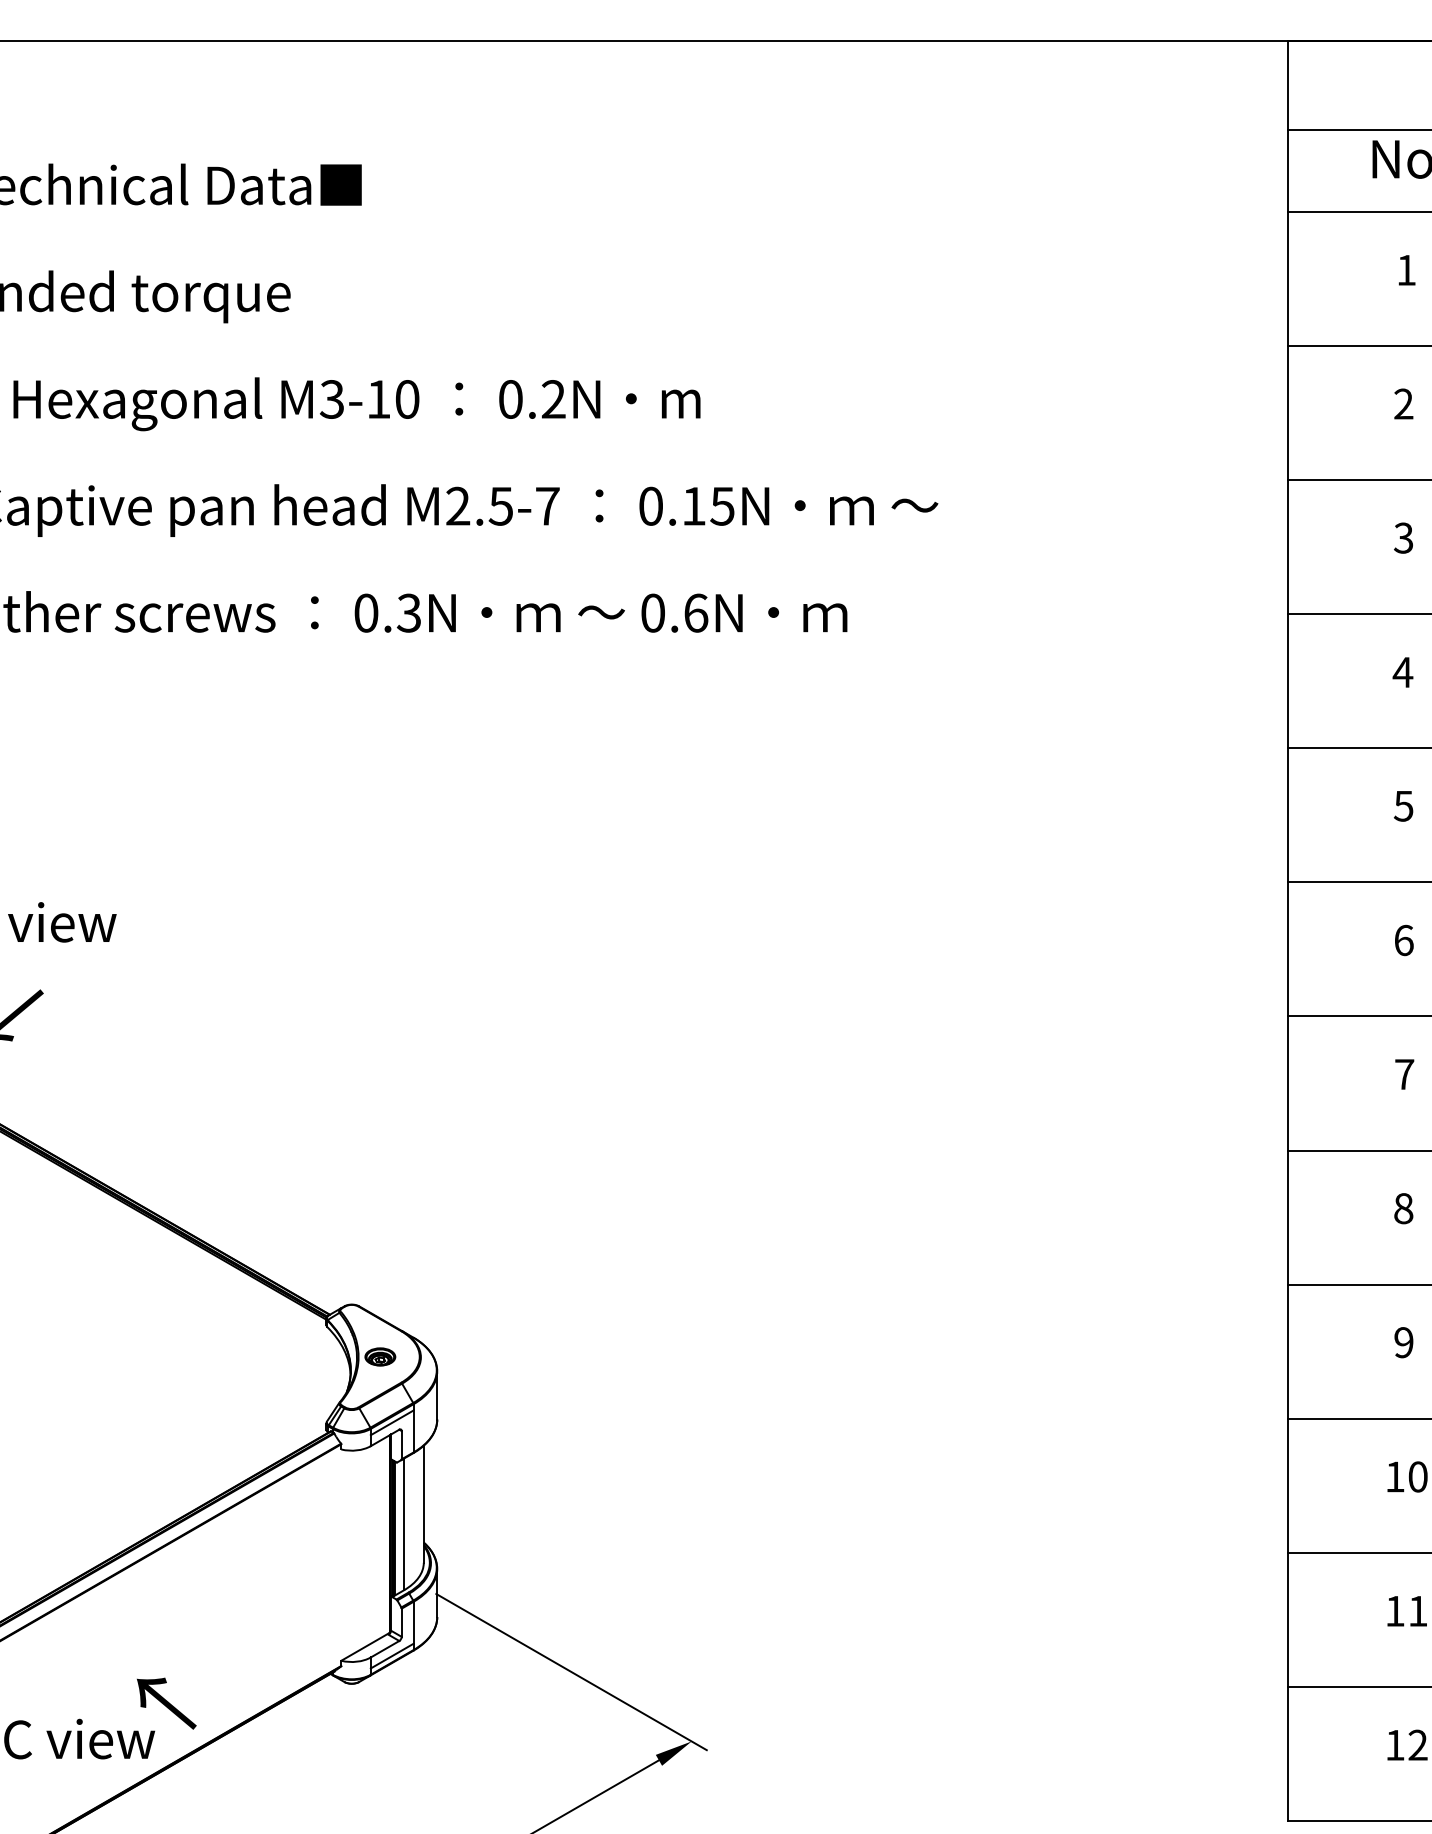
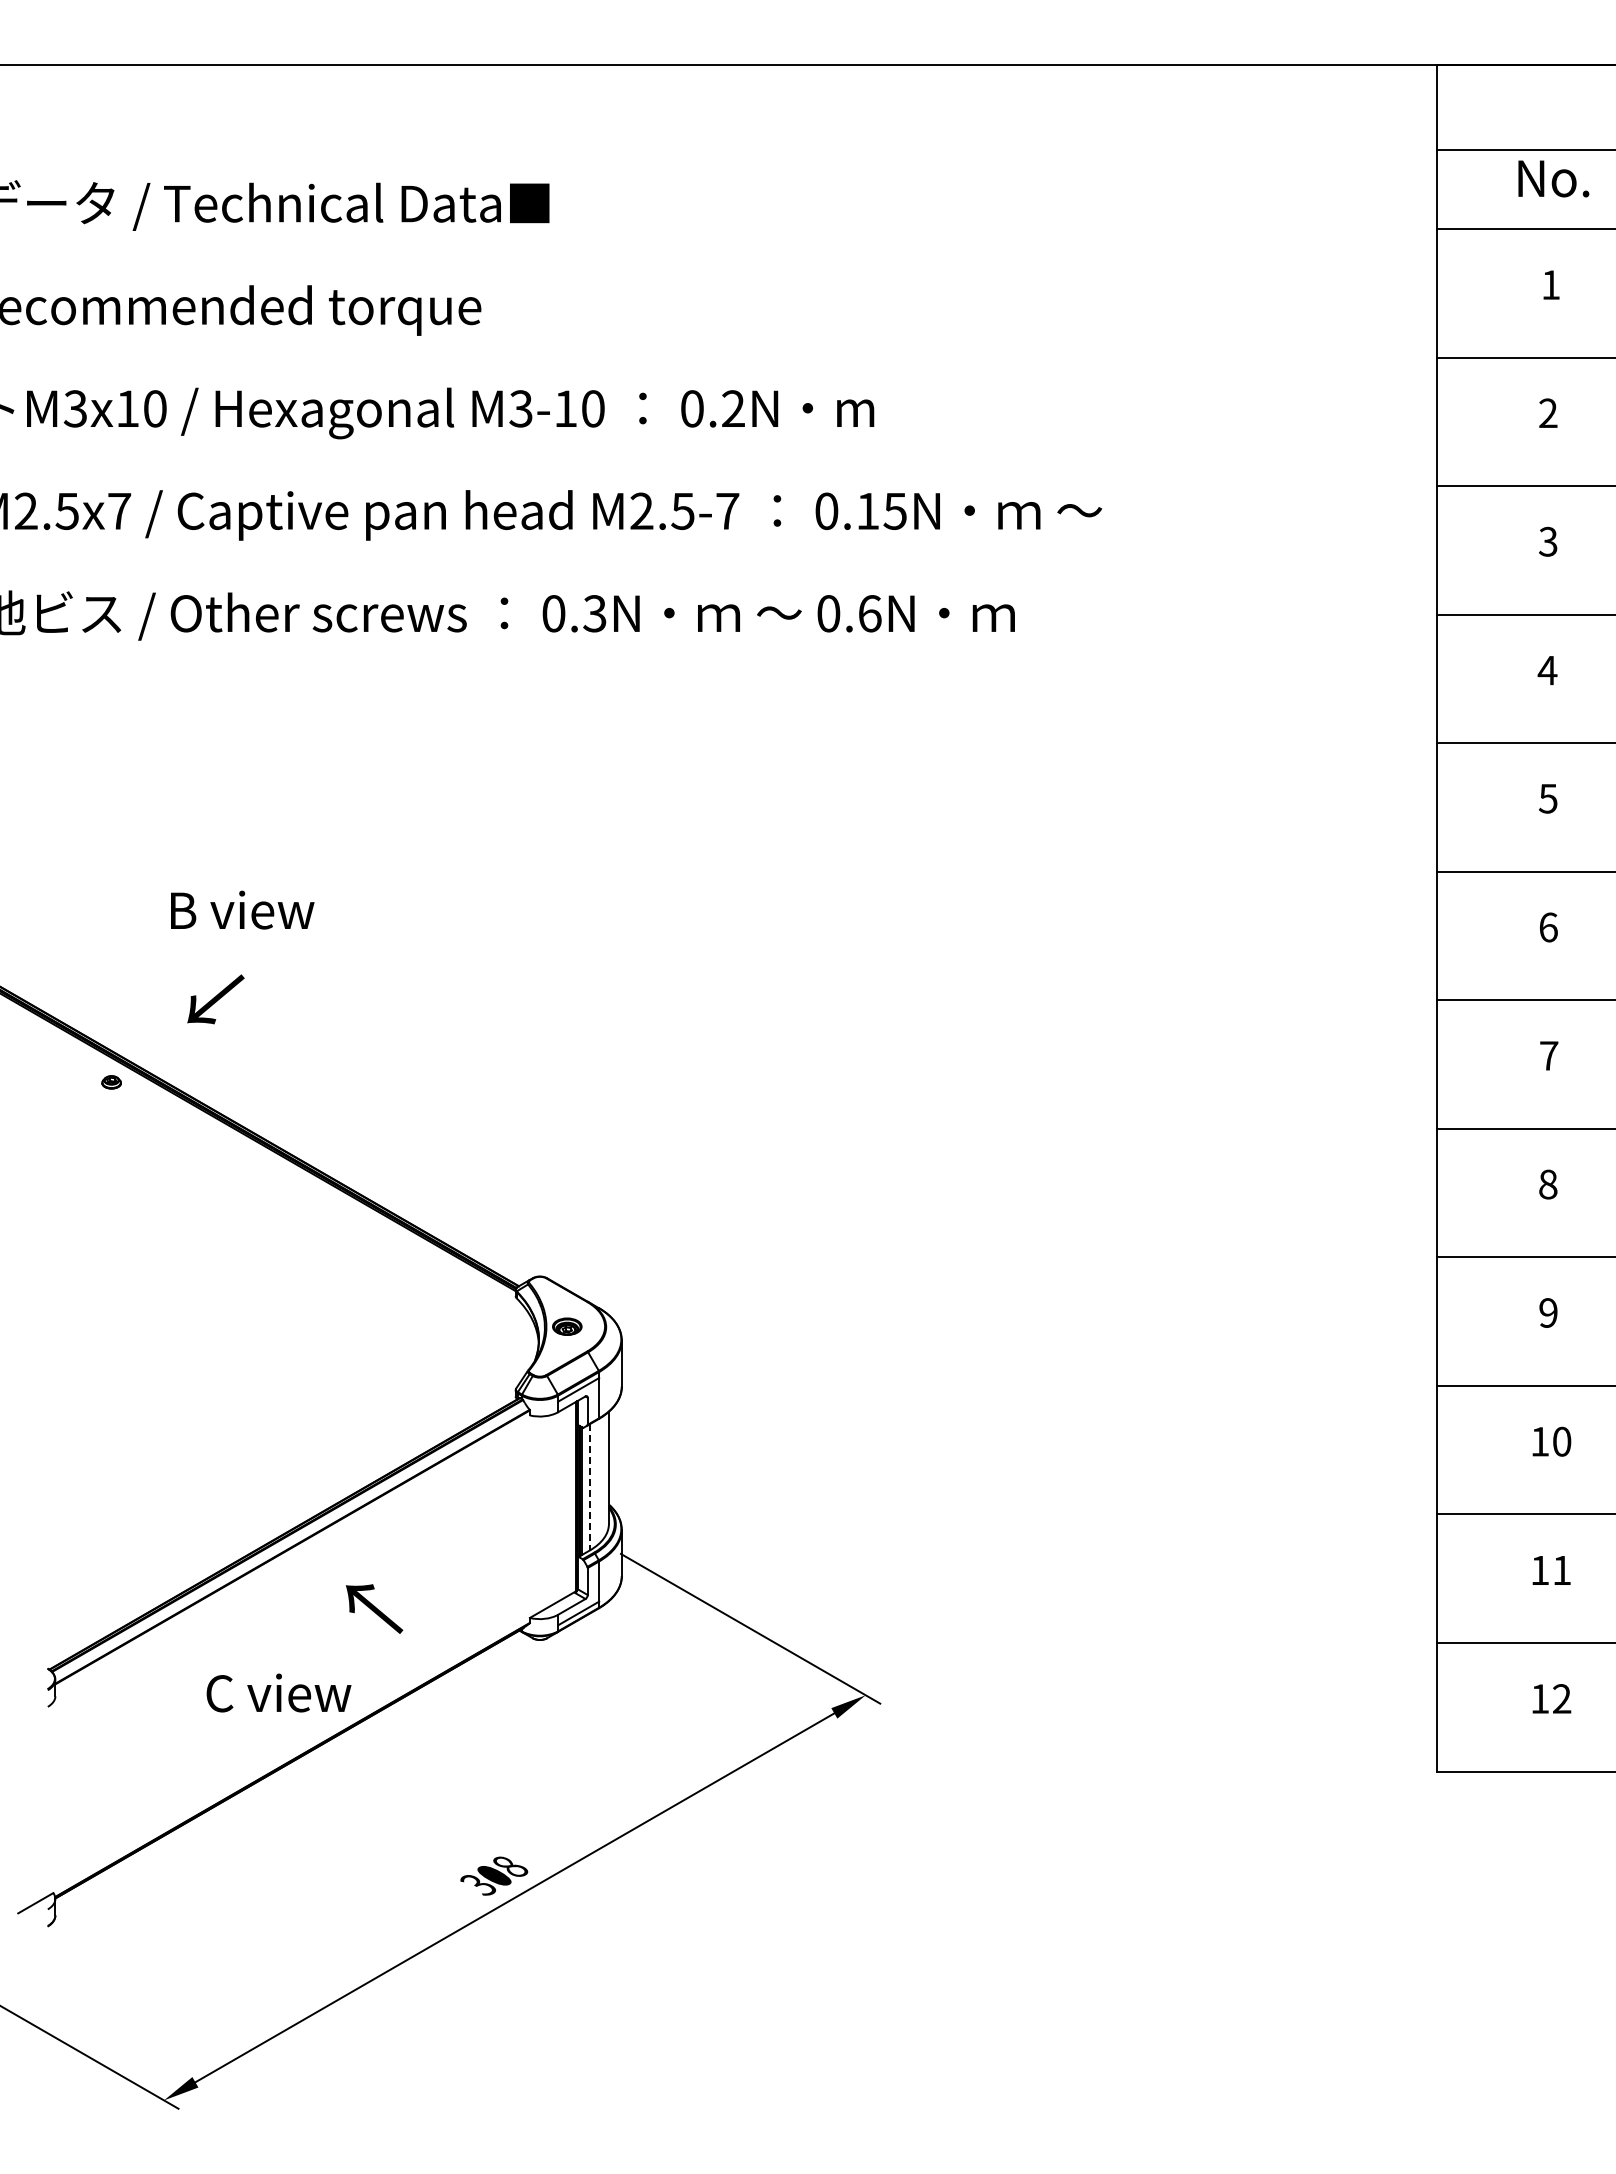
line: (404, 1524) -> (590, 1487), solid -> dashed
text: (166, 1703) -> (374, 1608), moved

